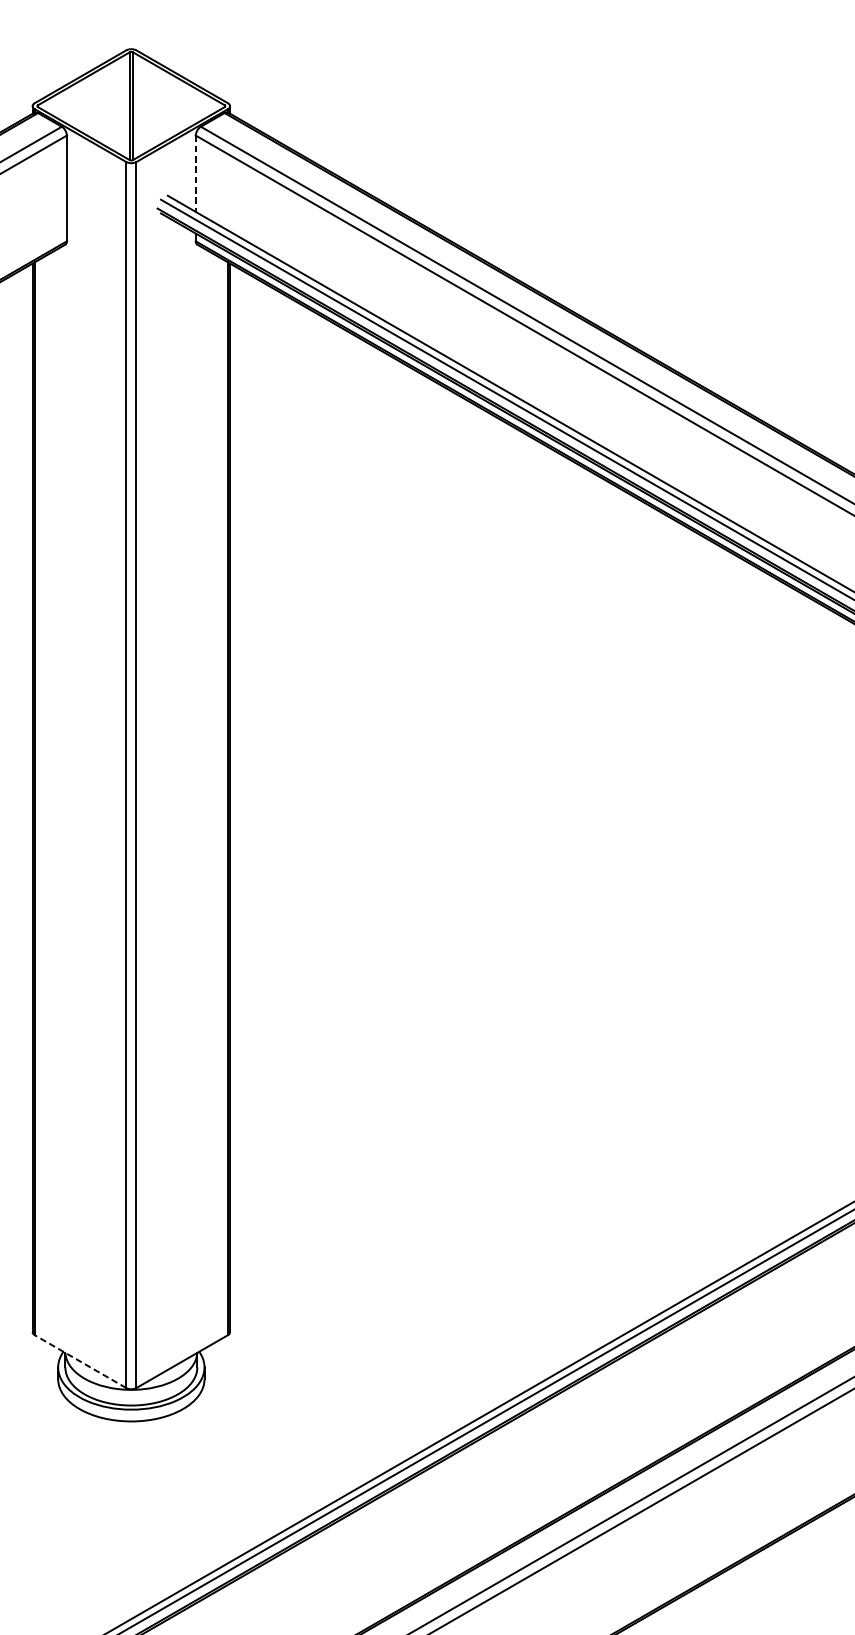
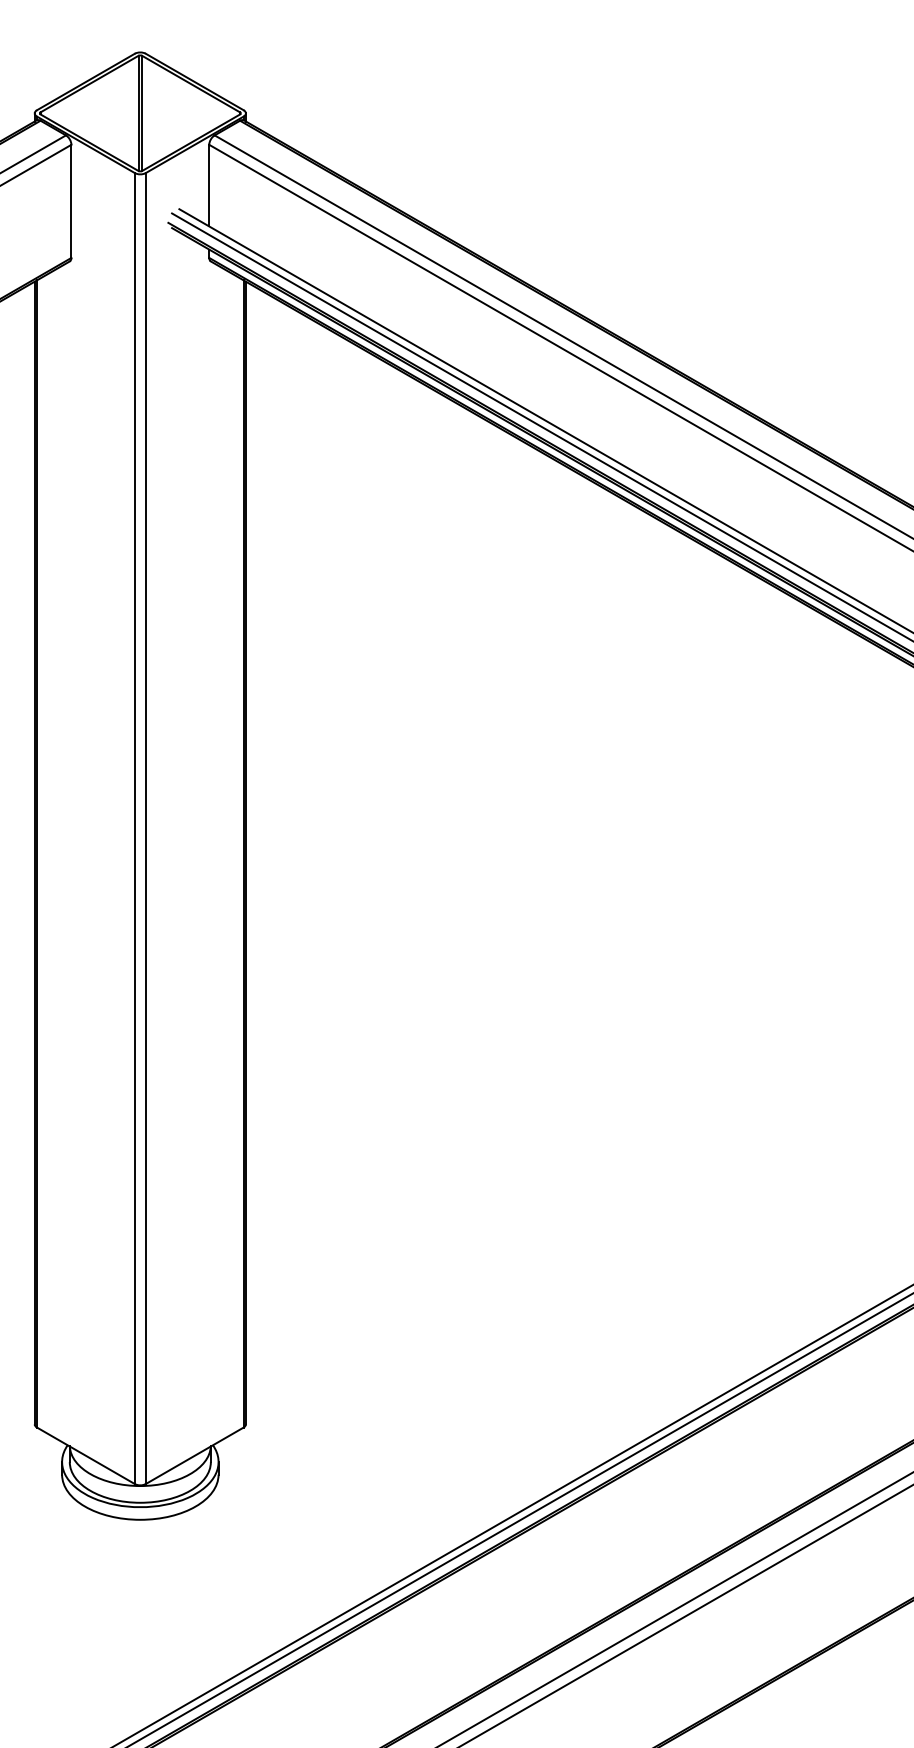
line: (196, 173) -> (209, 185), dashed -> solid
line: (80, 1361) -> (85, 1455), dashed -> solid

